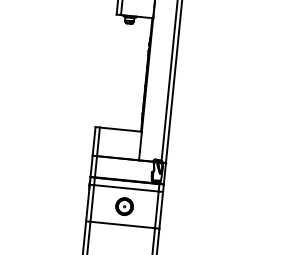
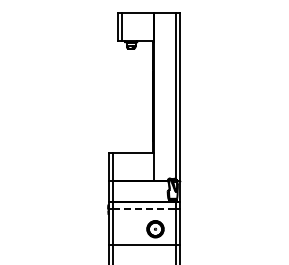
line: (126, 188) -> (144, 209), solid -> dashed
part: (124, 206) -> (155, 229), moved

